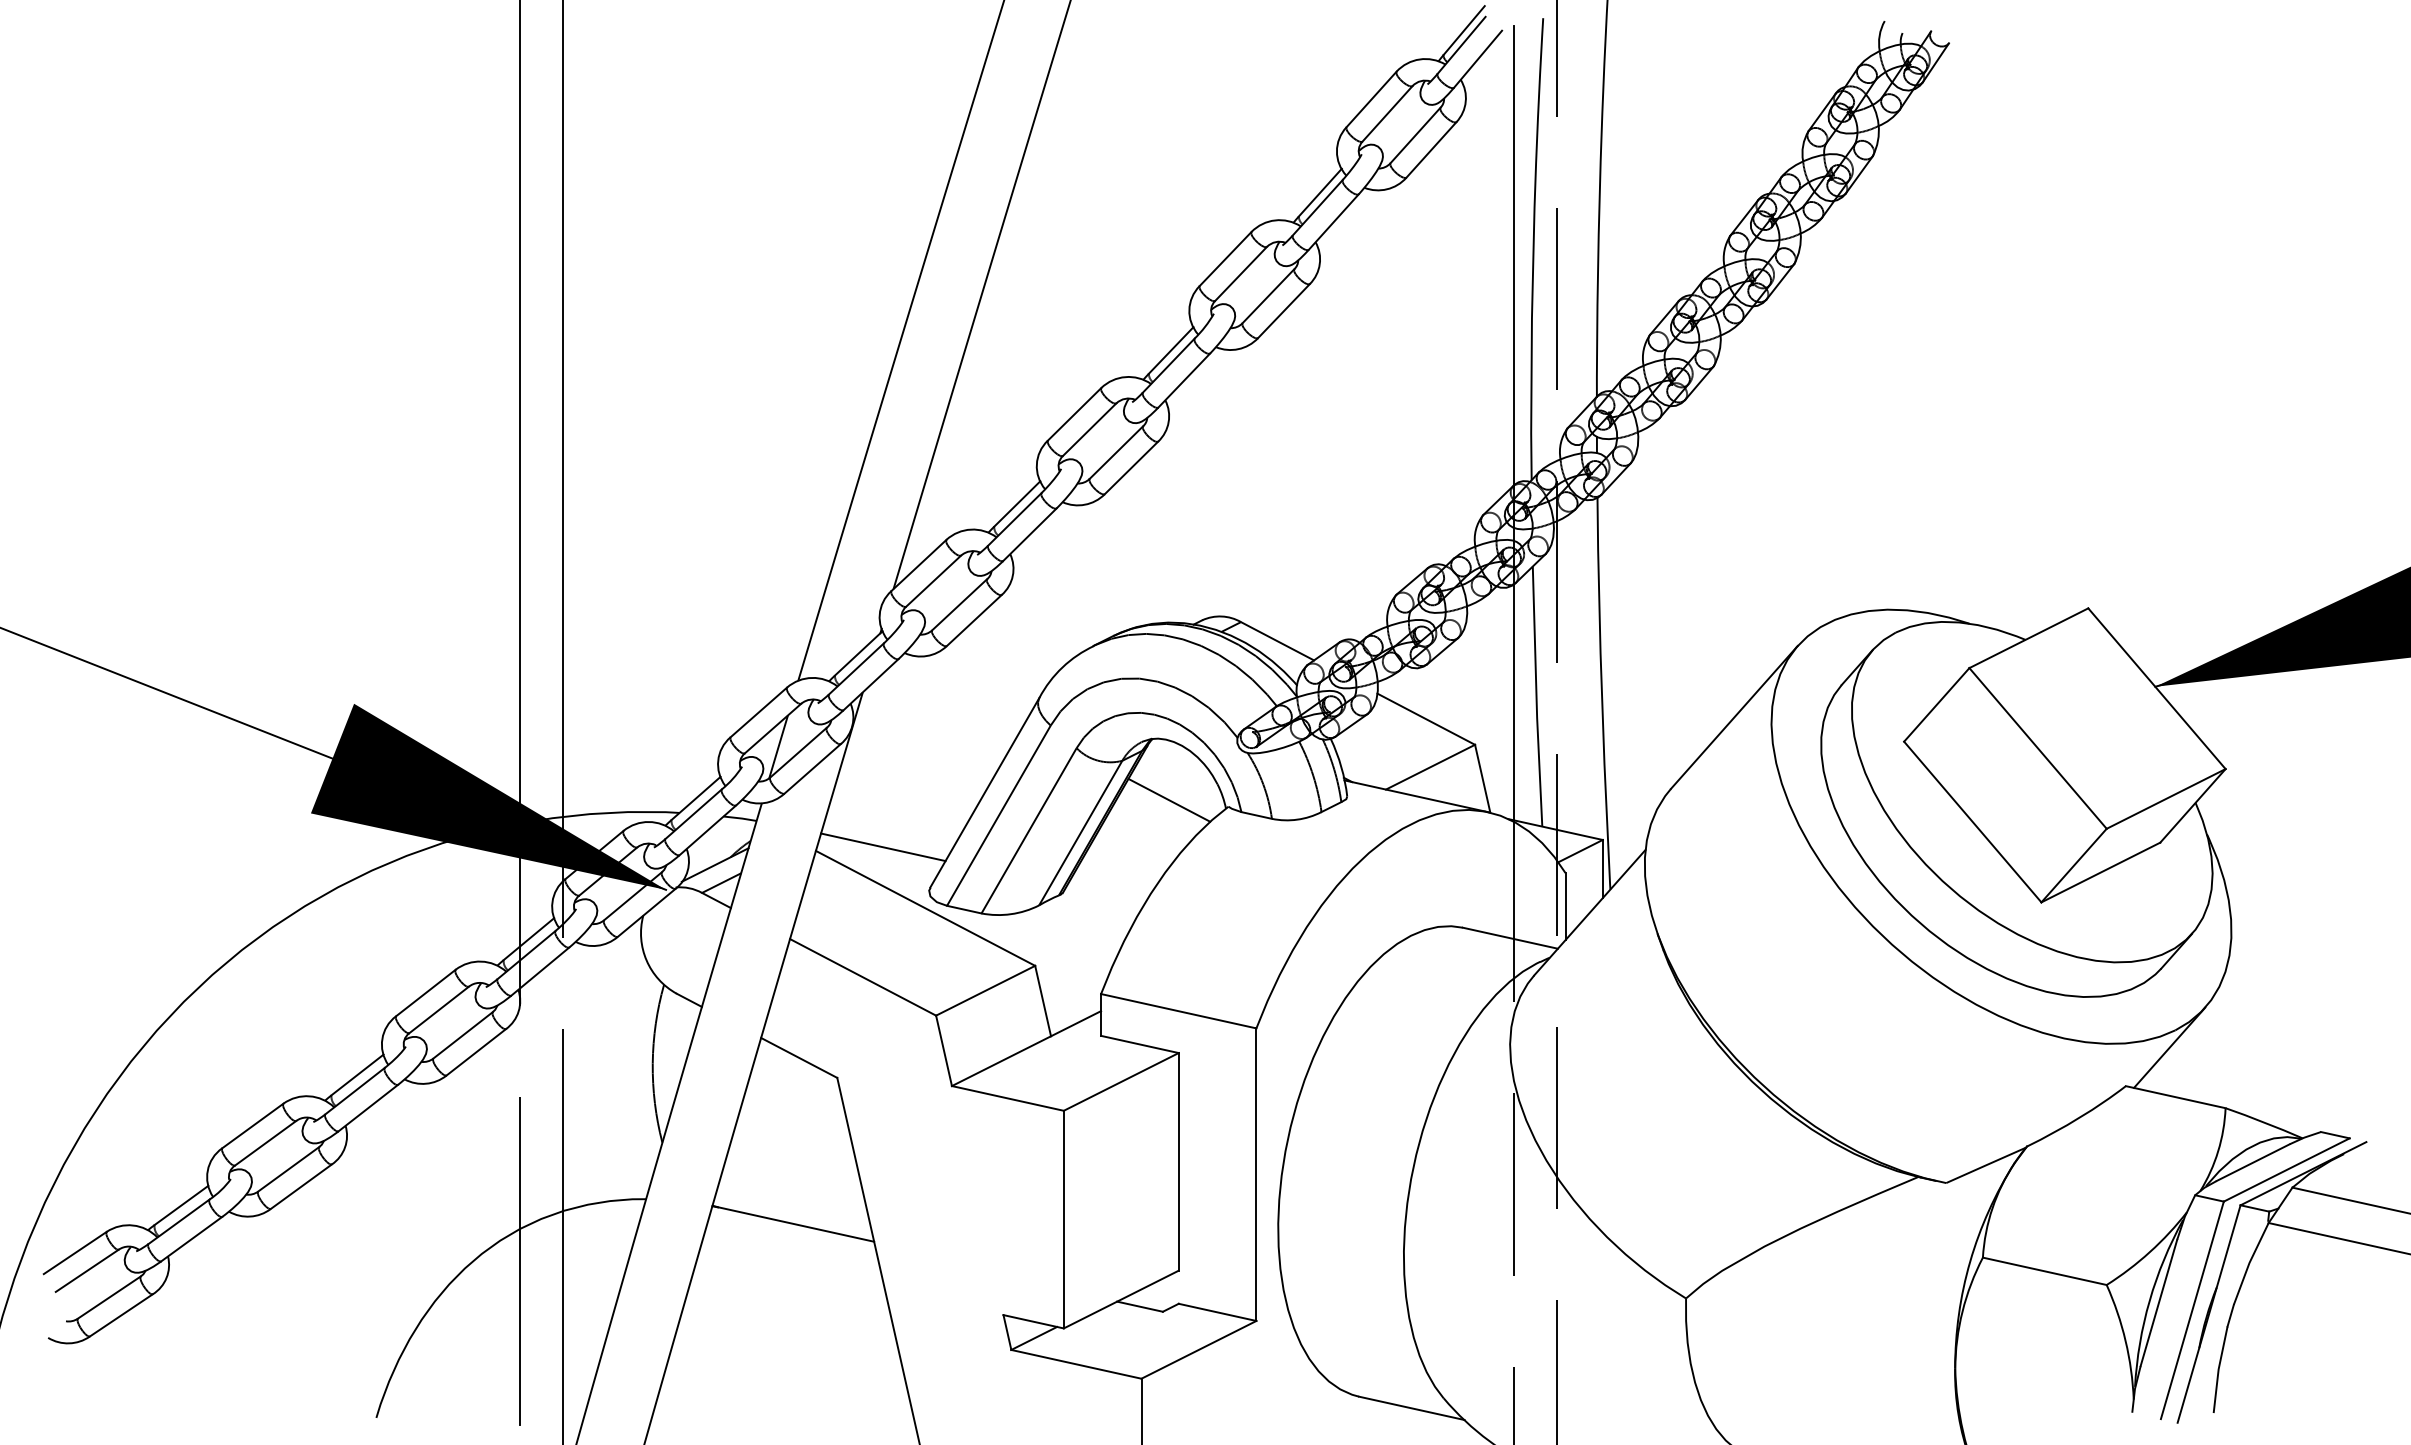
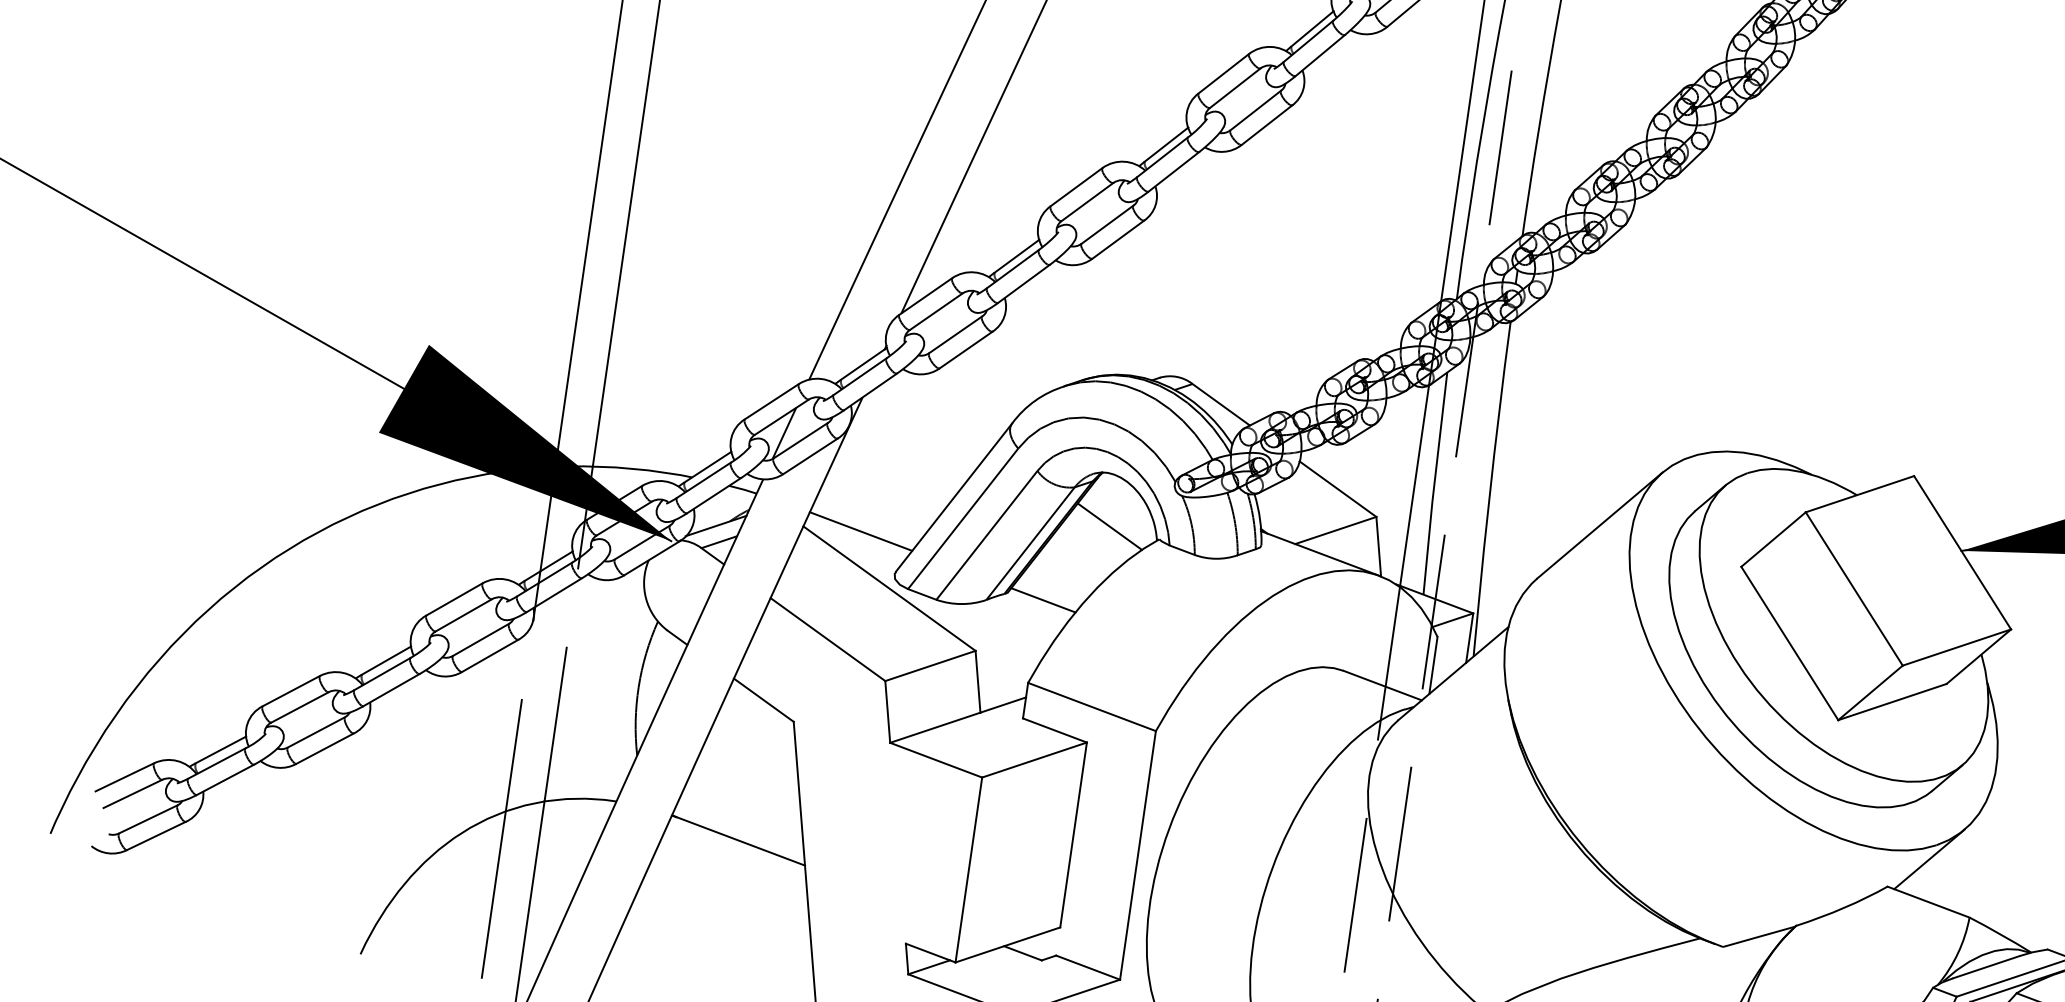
line: (1104, 895) -> (1043, 599), added

